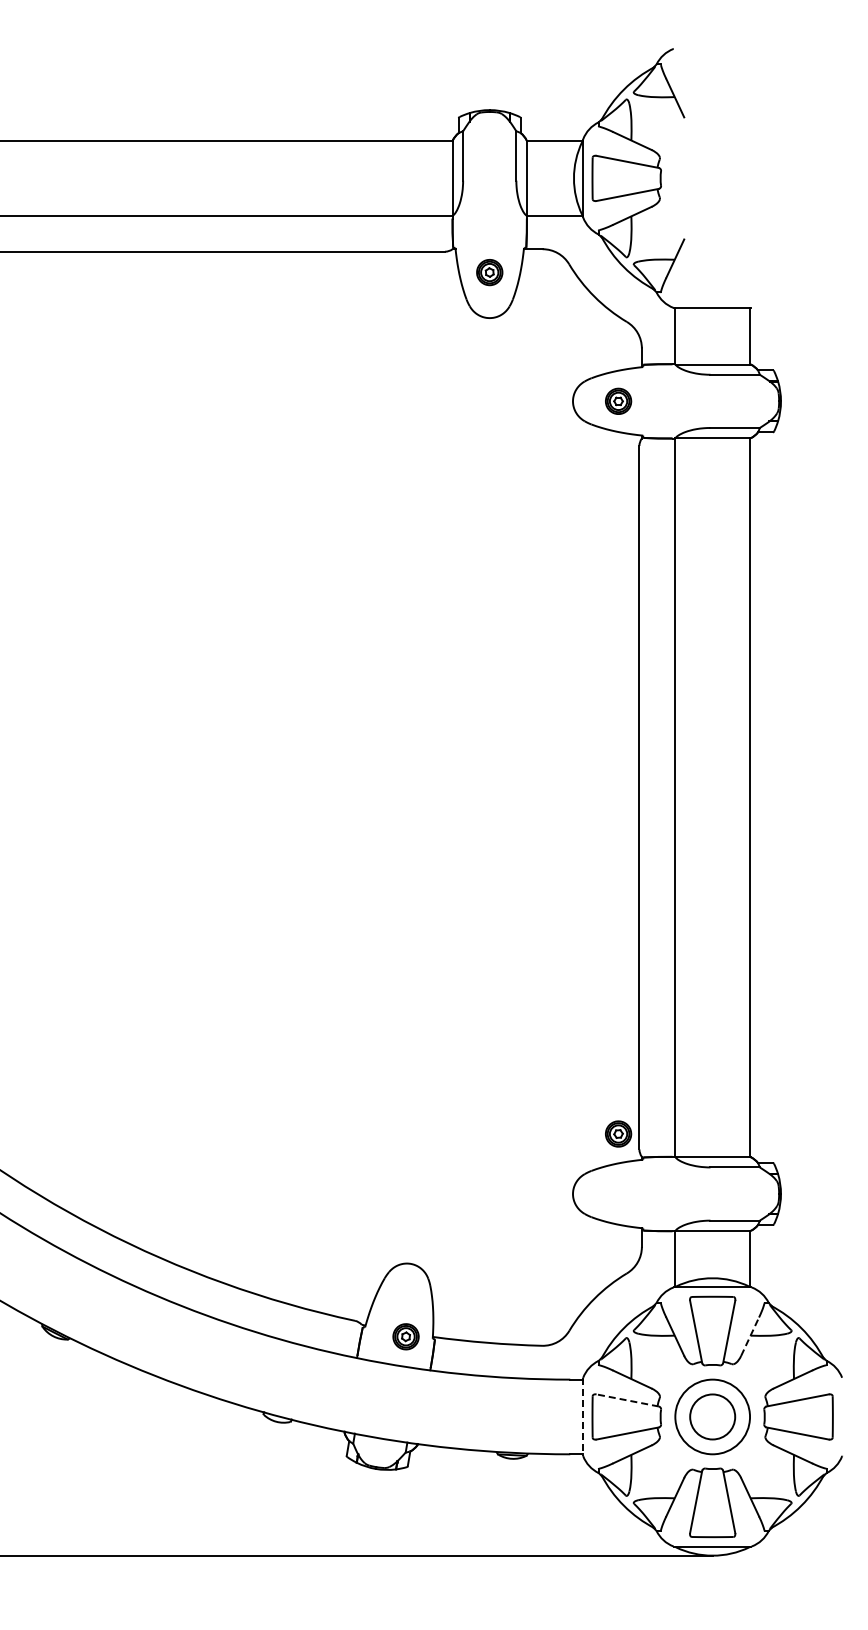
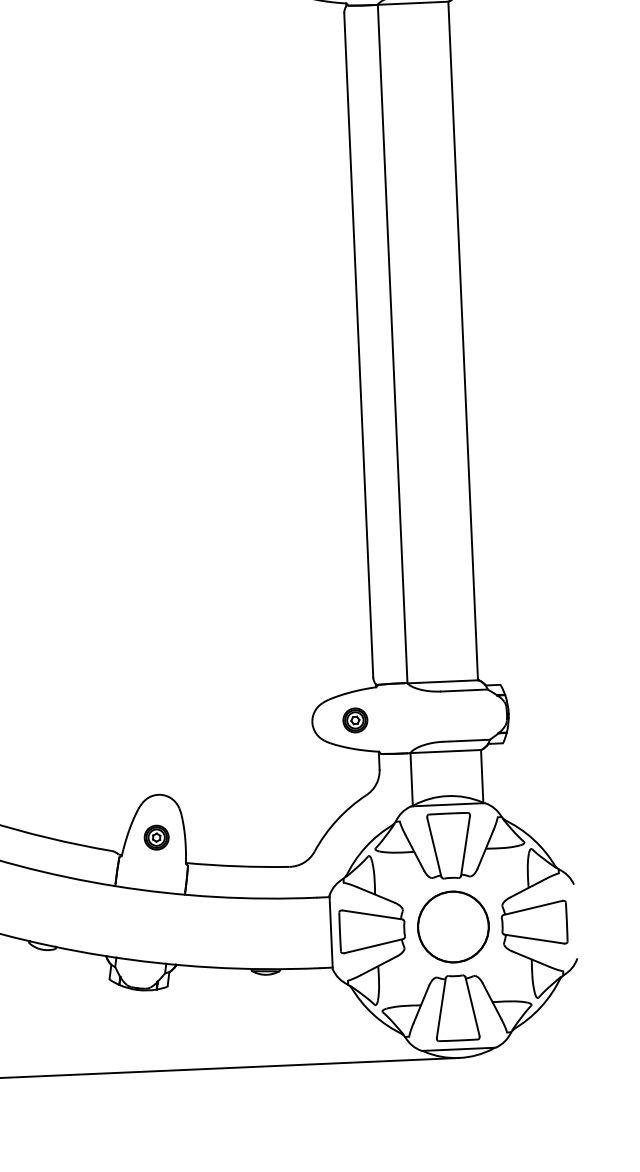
part: (618, 1133) -> (355, 719), moved
part: (405, 1336) -> (156, 837), moved
line: (750, 1336) -> (485, 849), dashed -> solid
line: (627, 1400) -> (372, 914), dashed -> solid
line: (583, 1416) -> (331, 931), dashed -> solid
circle: (712, 1416) -> (453, 926), size x1.67

